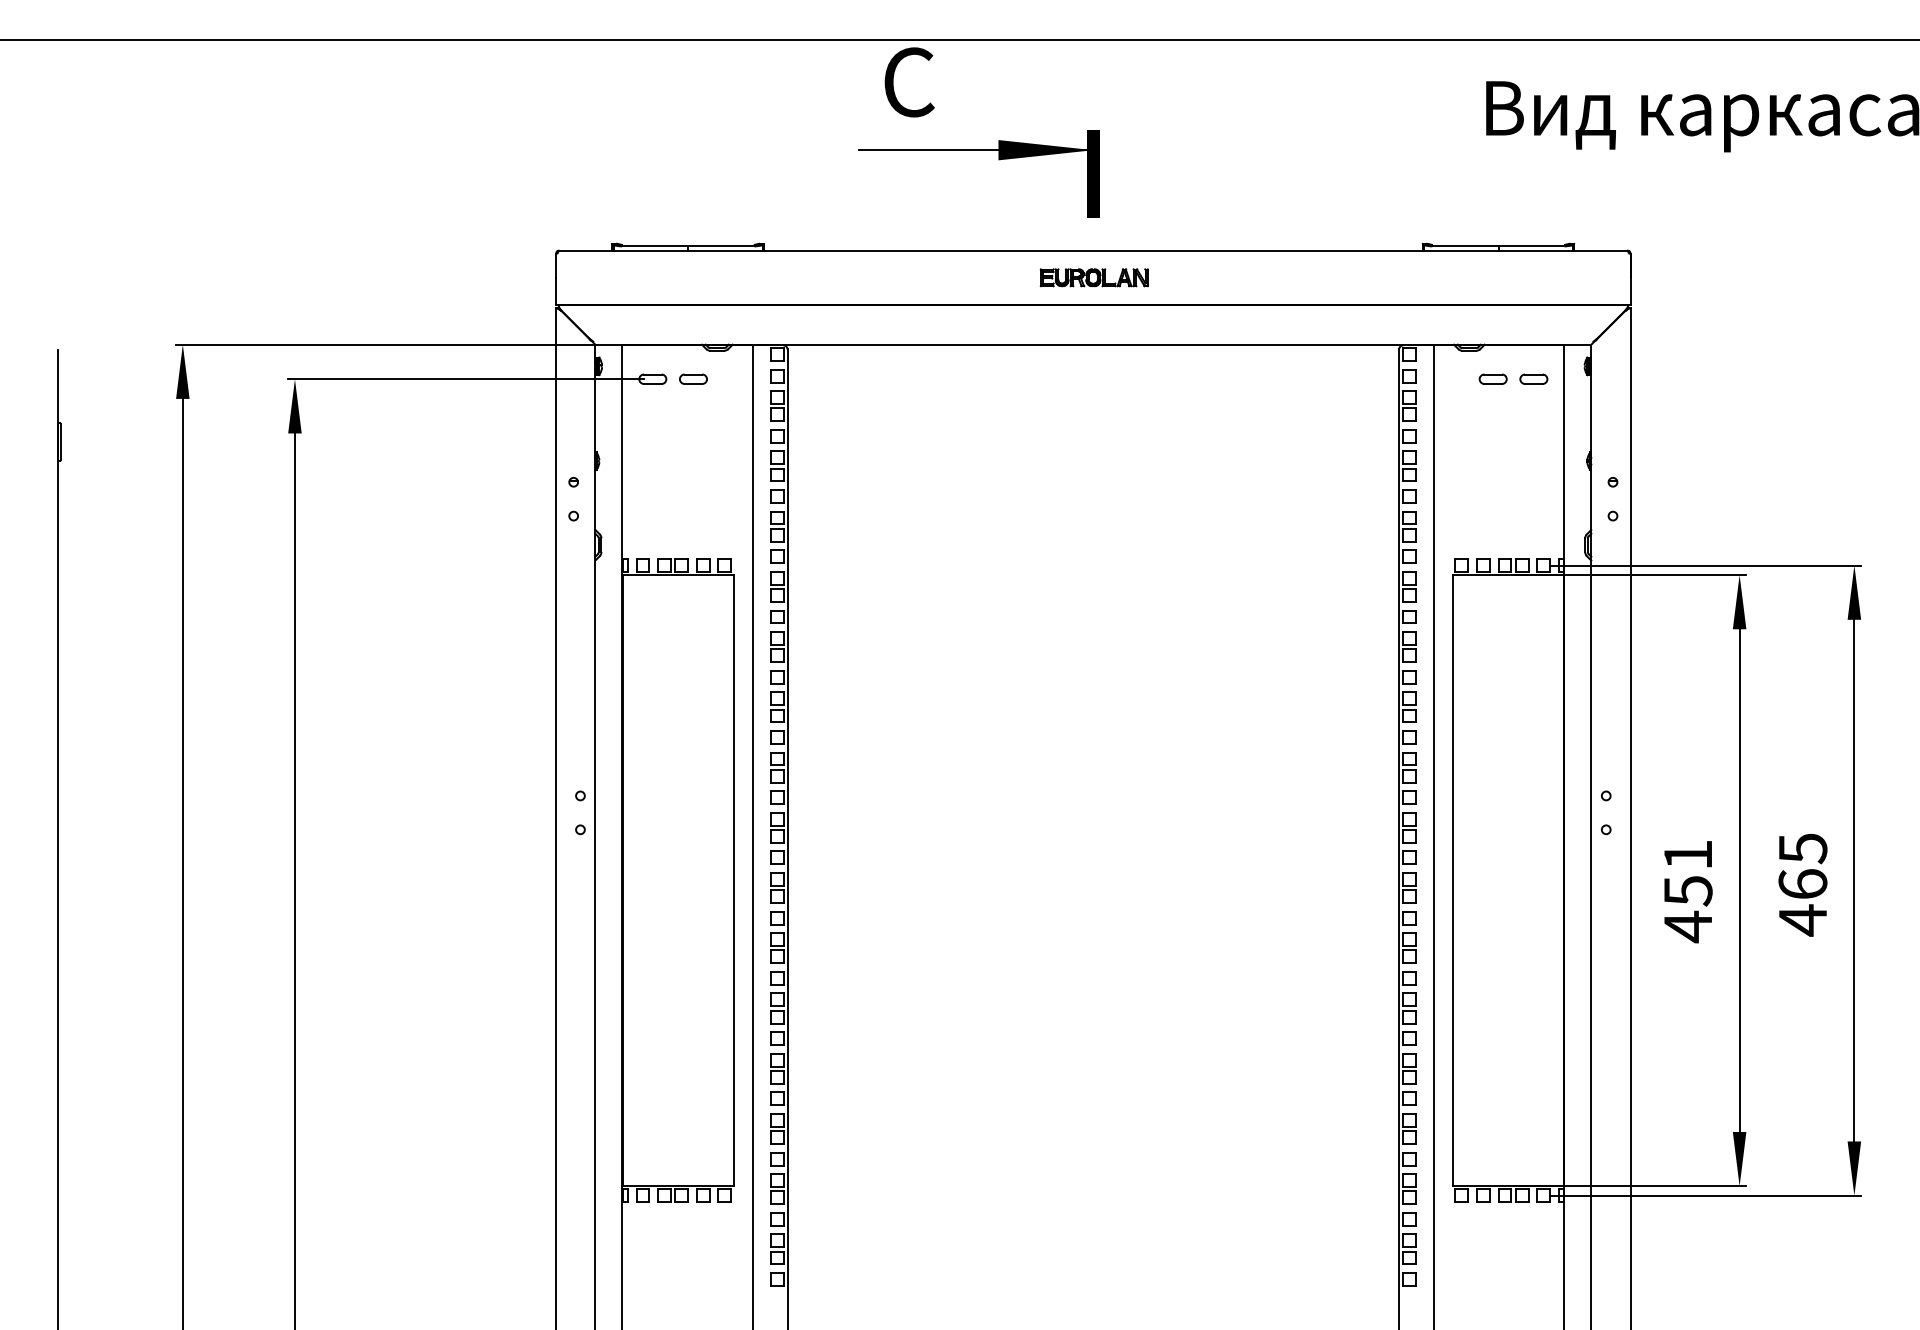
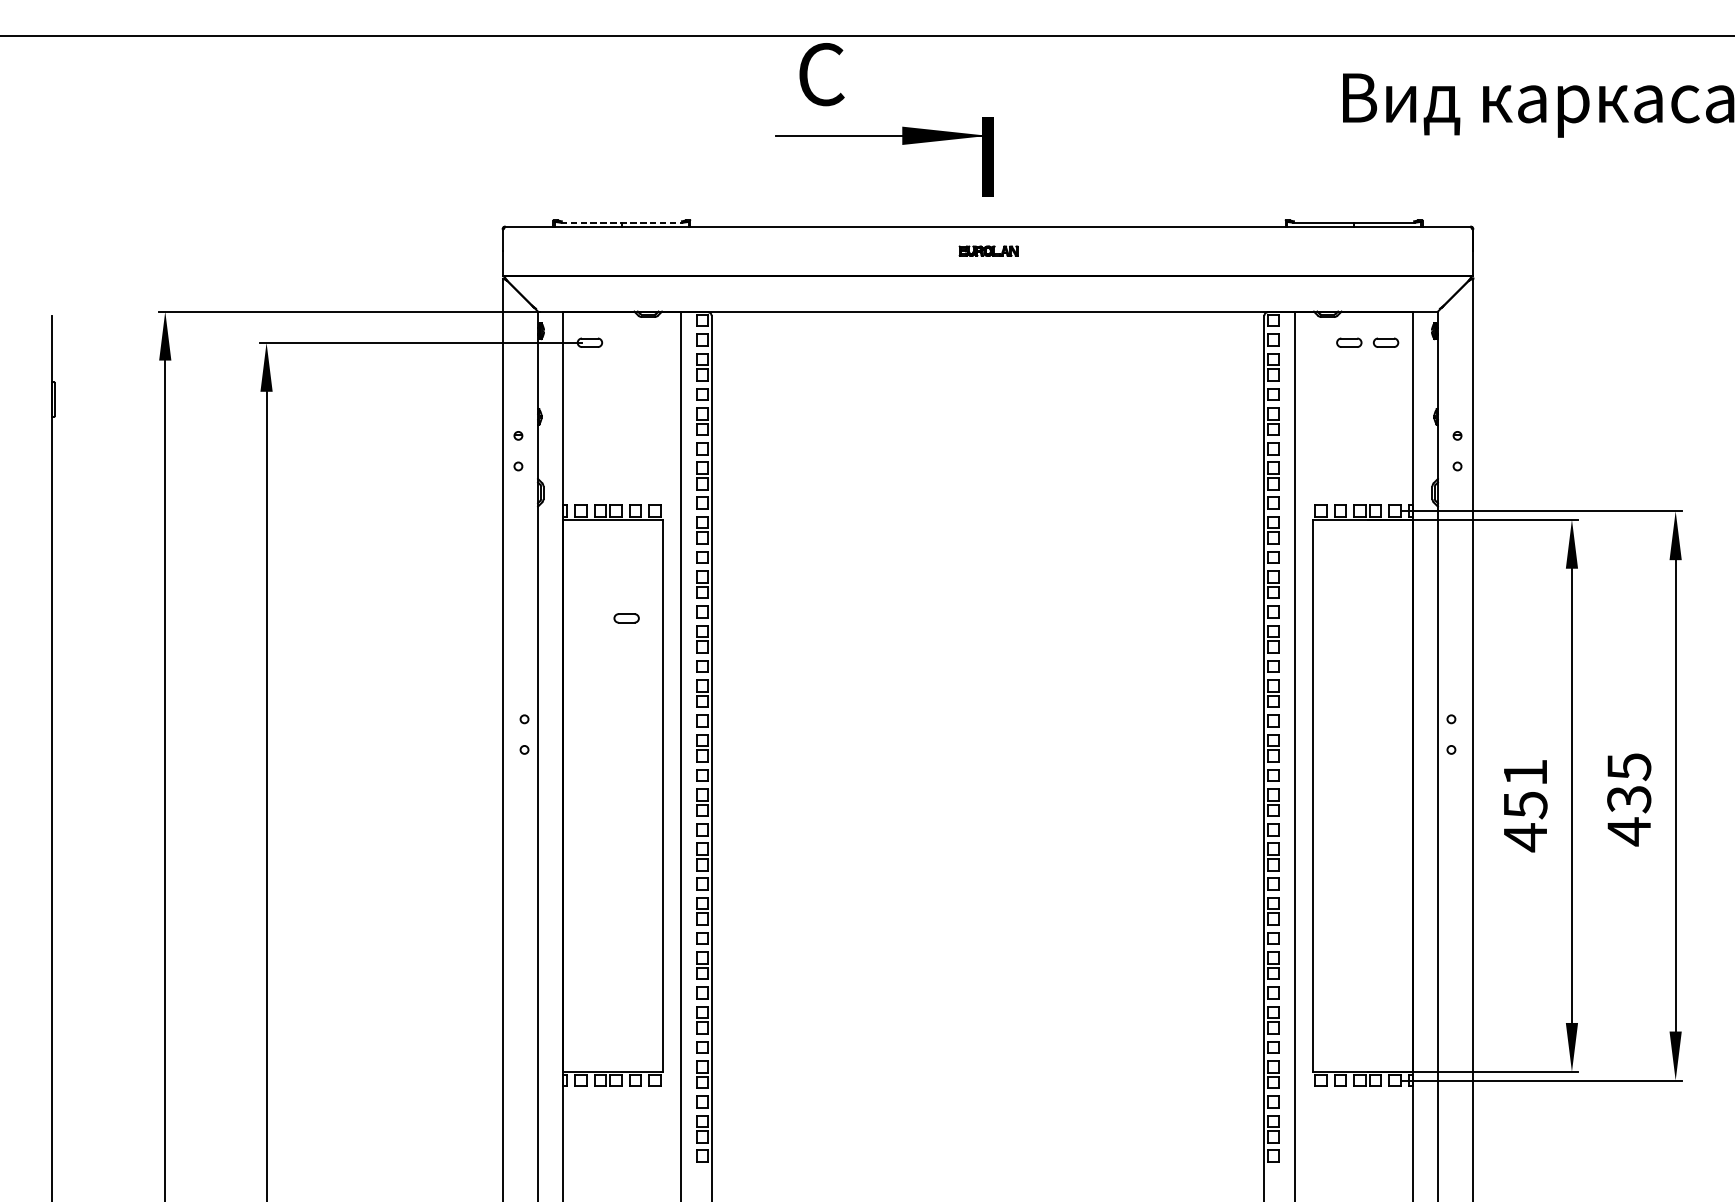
line: (688, 246) -> (622, 222), solid -> dashed
part: (1093, 277) -> (988, 250), size x0.6
part: (693, 378) -> (626, 617), moved
text: (1802, 884) -> (1628, 799), 465 -> 435

